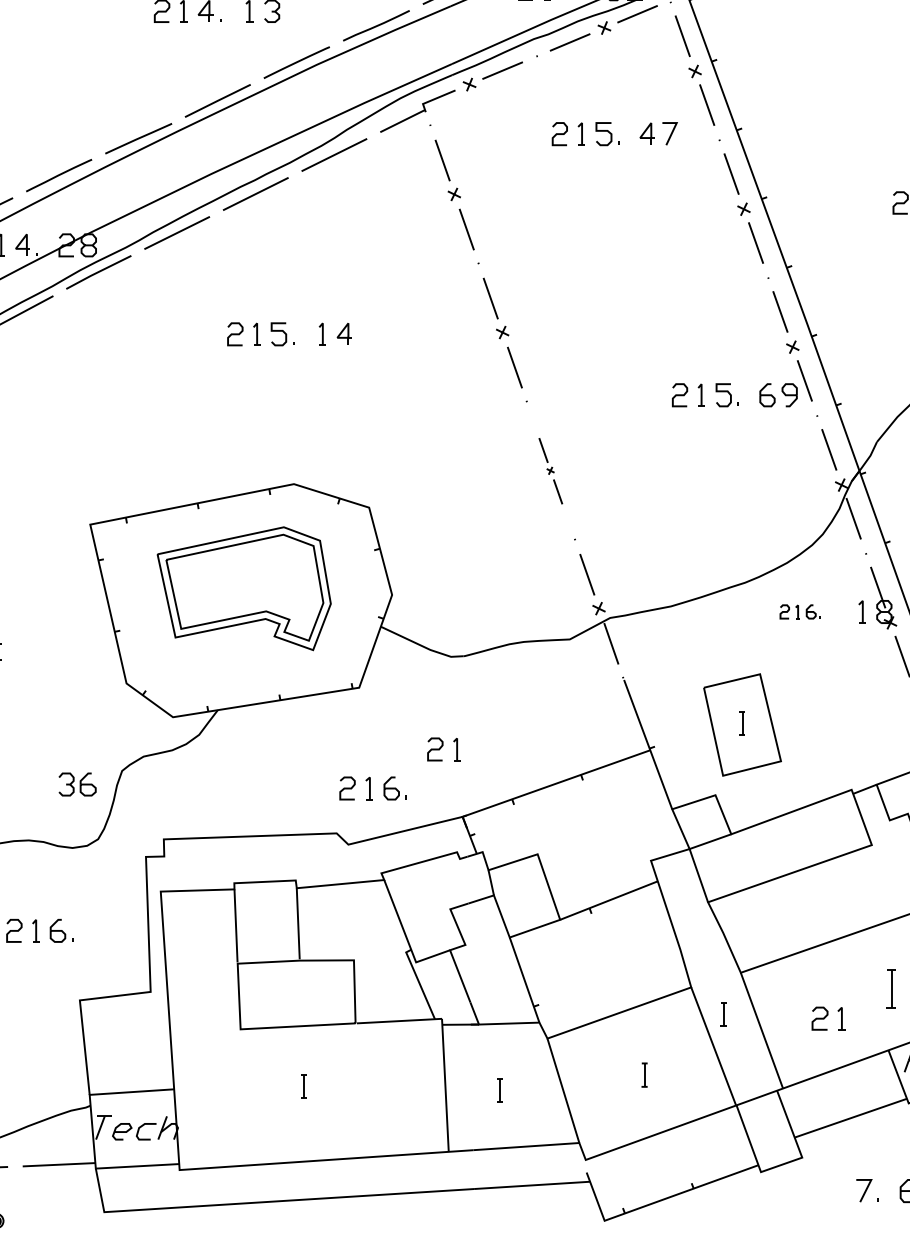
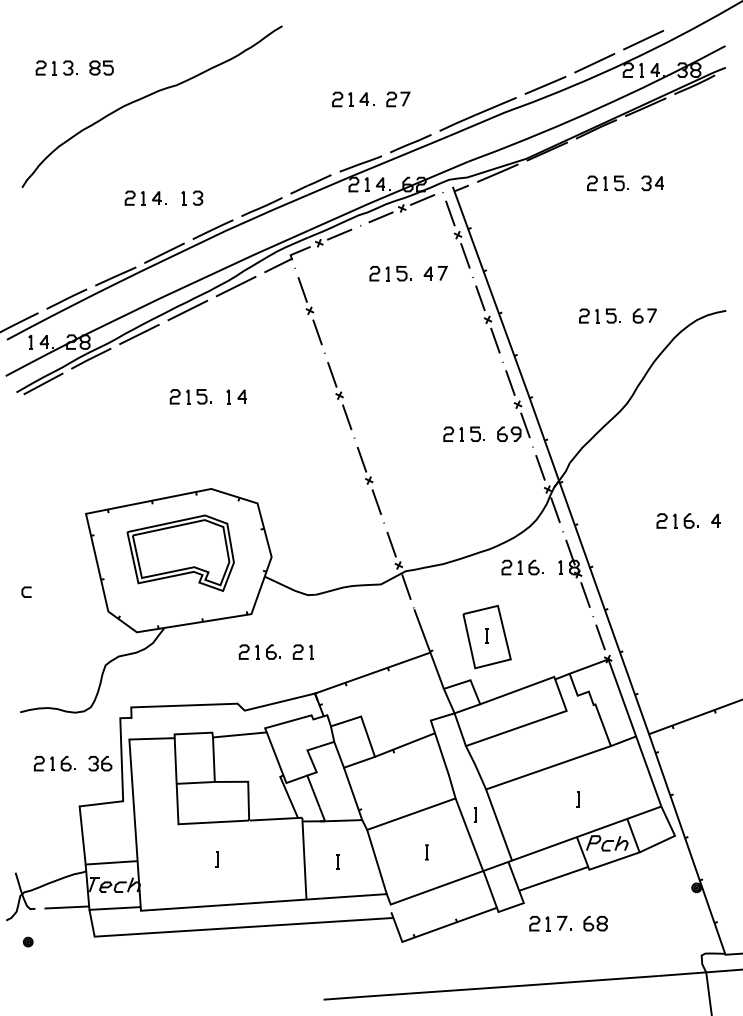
part: (549, 470) -> (368, 480), size x1.67
part: (800, 611) -> (522, 567), size x1.67
part: (78, 784) -> (100, 763), moved
part: (372, 787) -> (259, 651), moved
part: (889, 989) -> (577, 799), size x0.62
part: (827, 1018) -> (539, 923), moved

